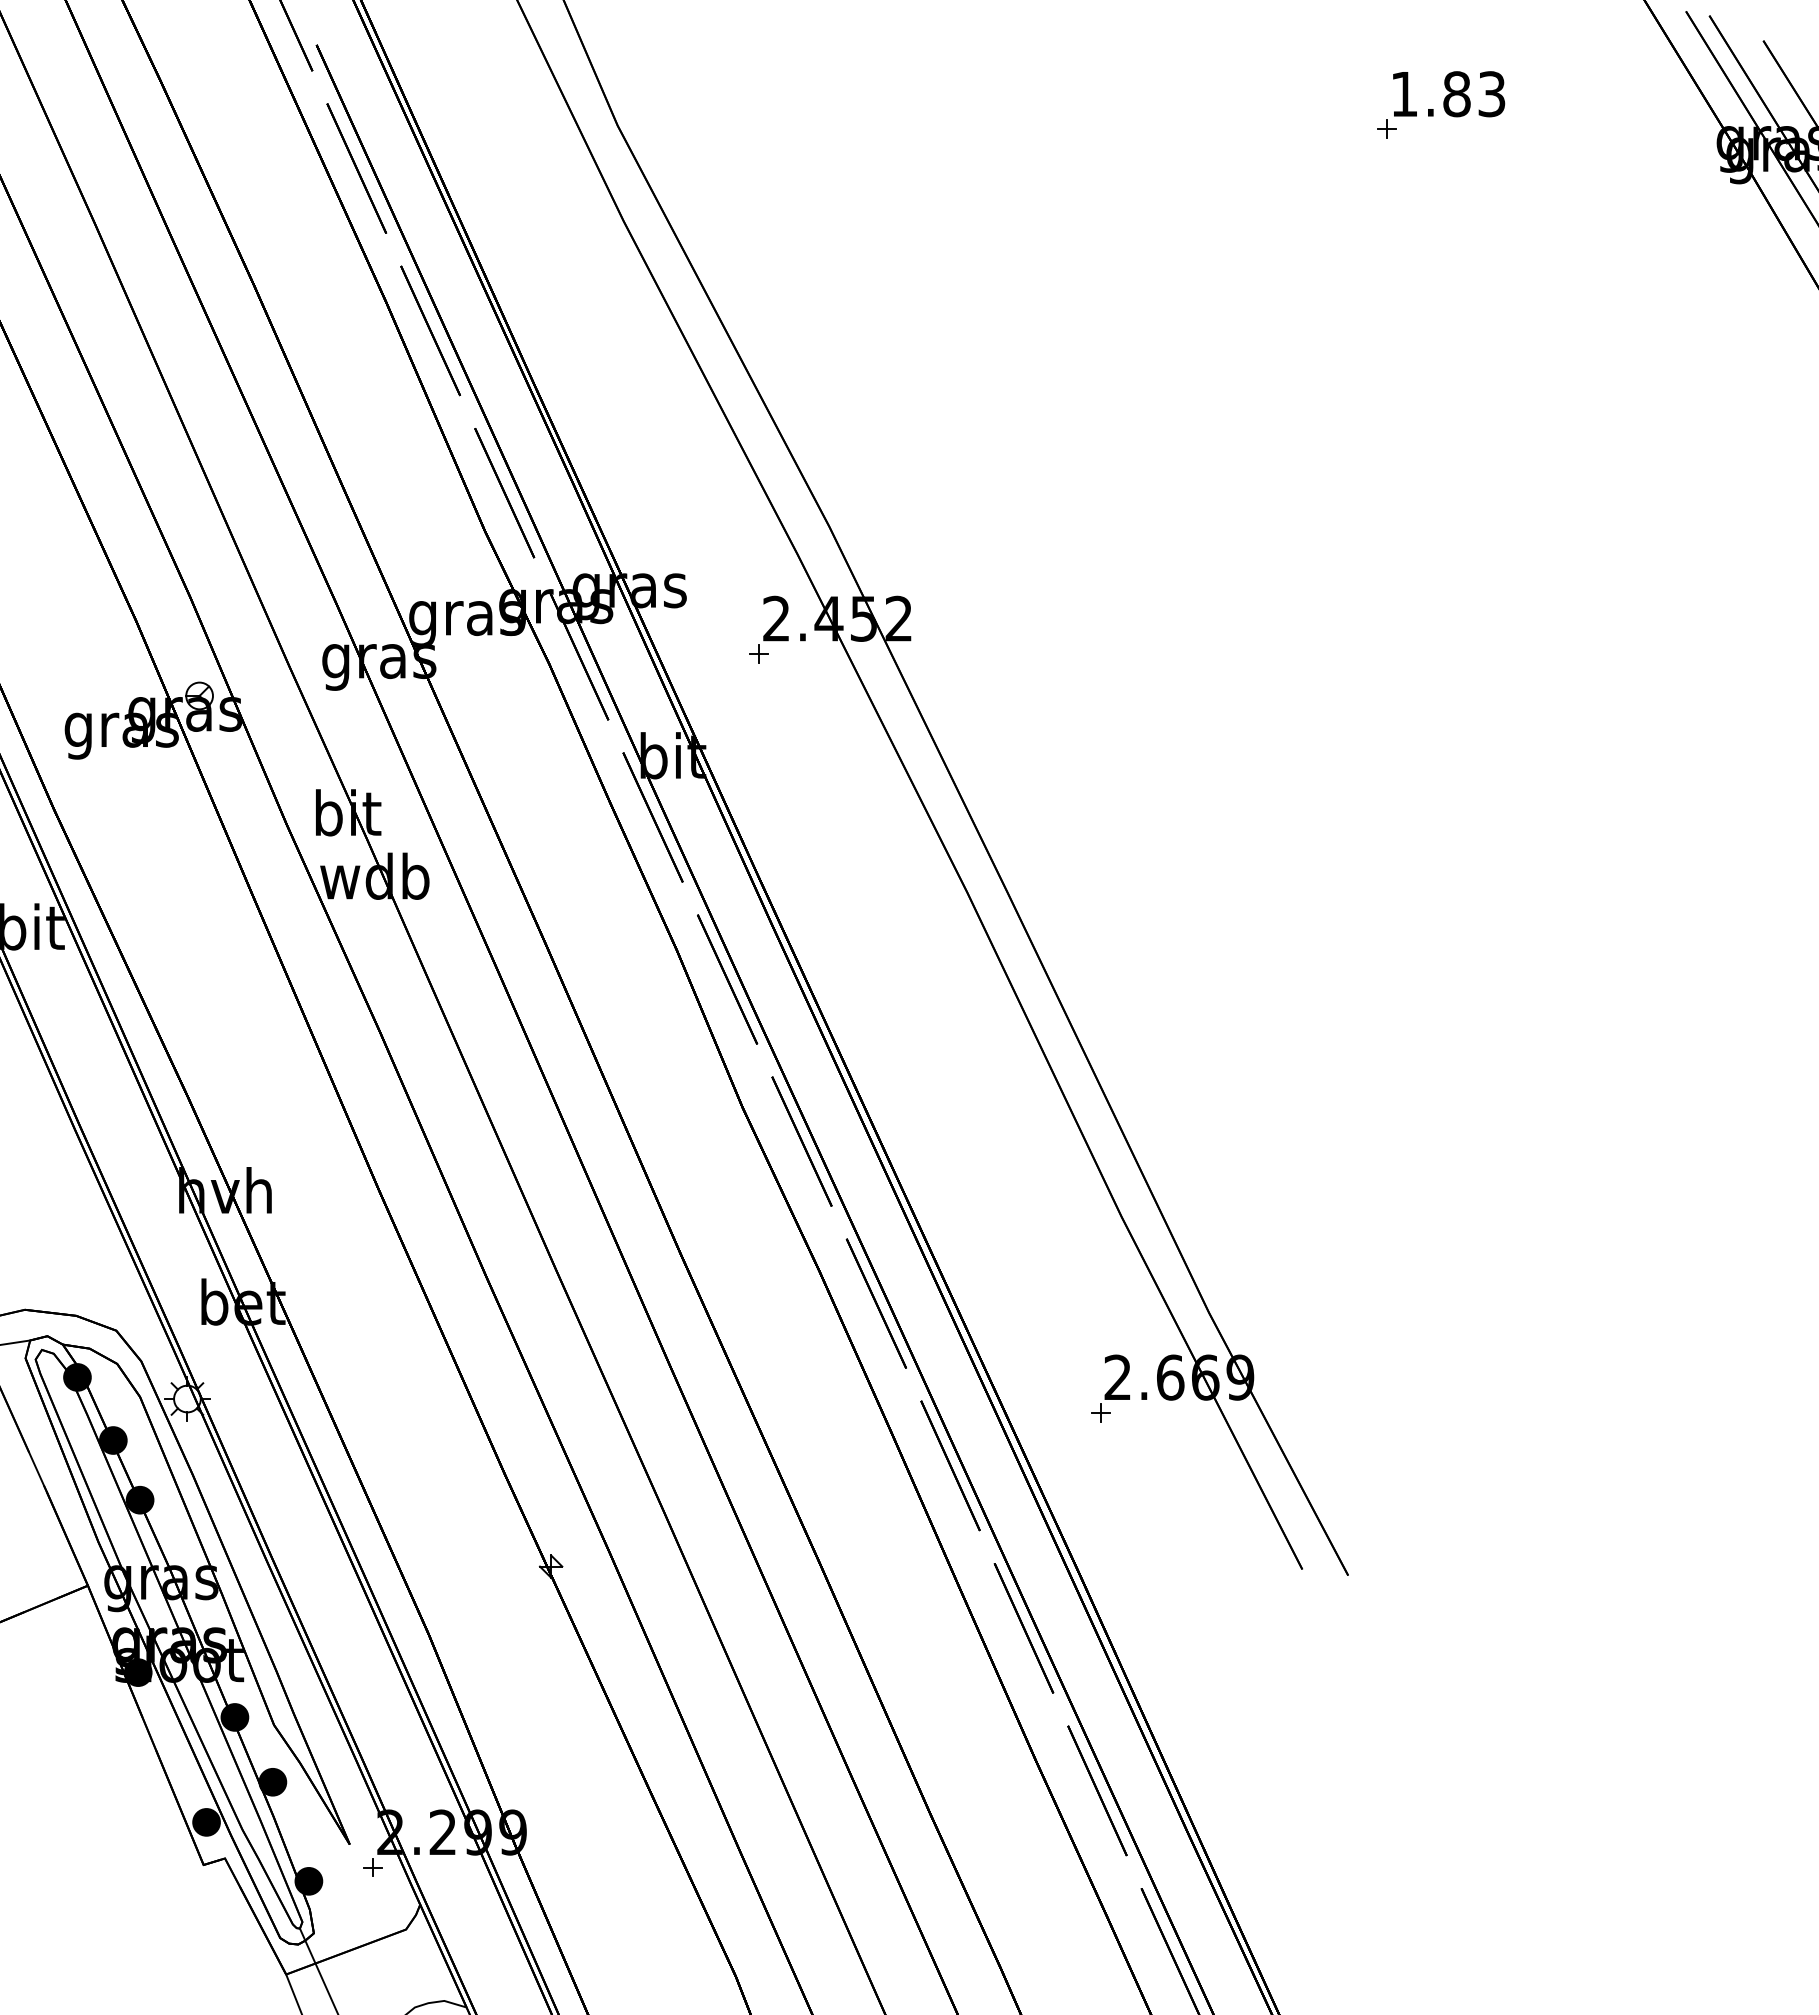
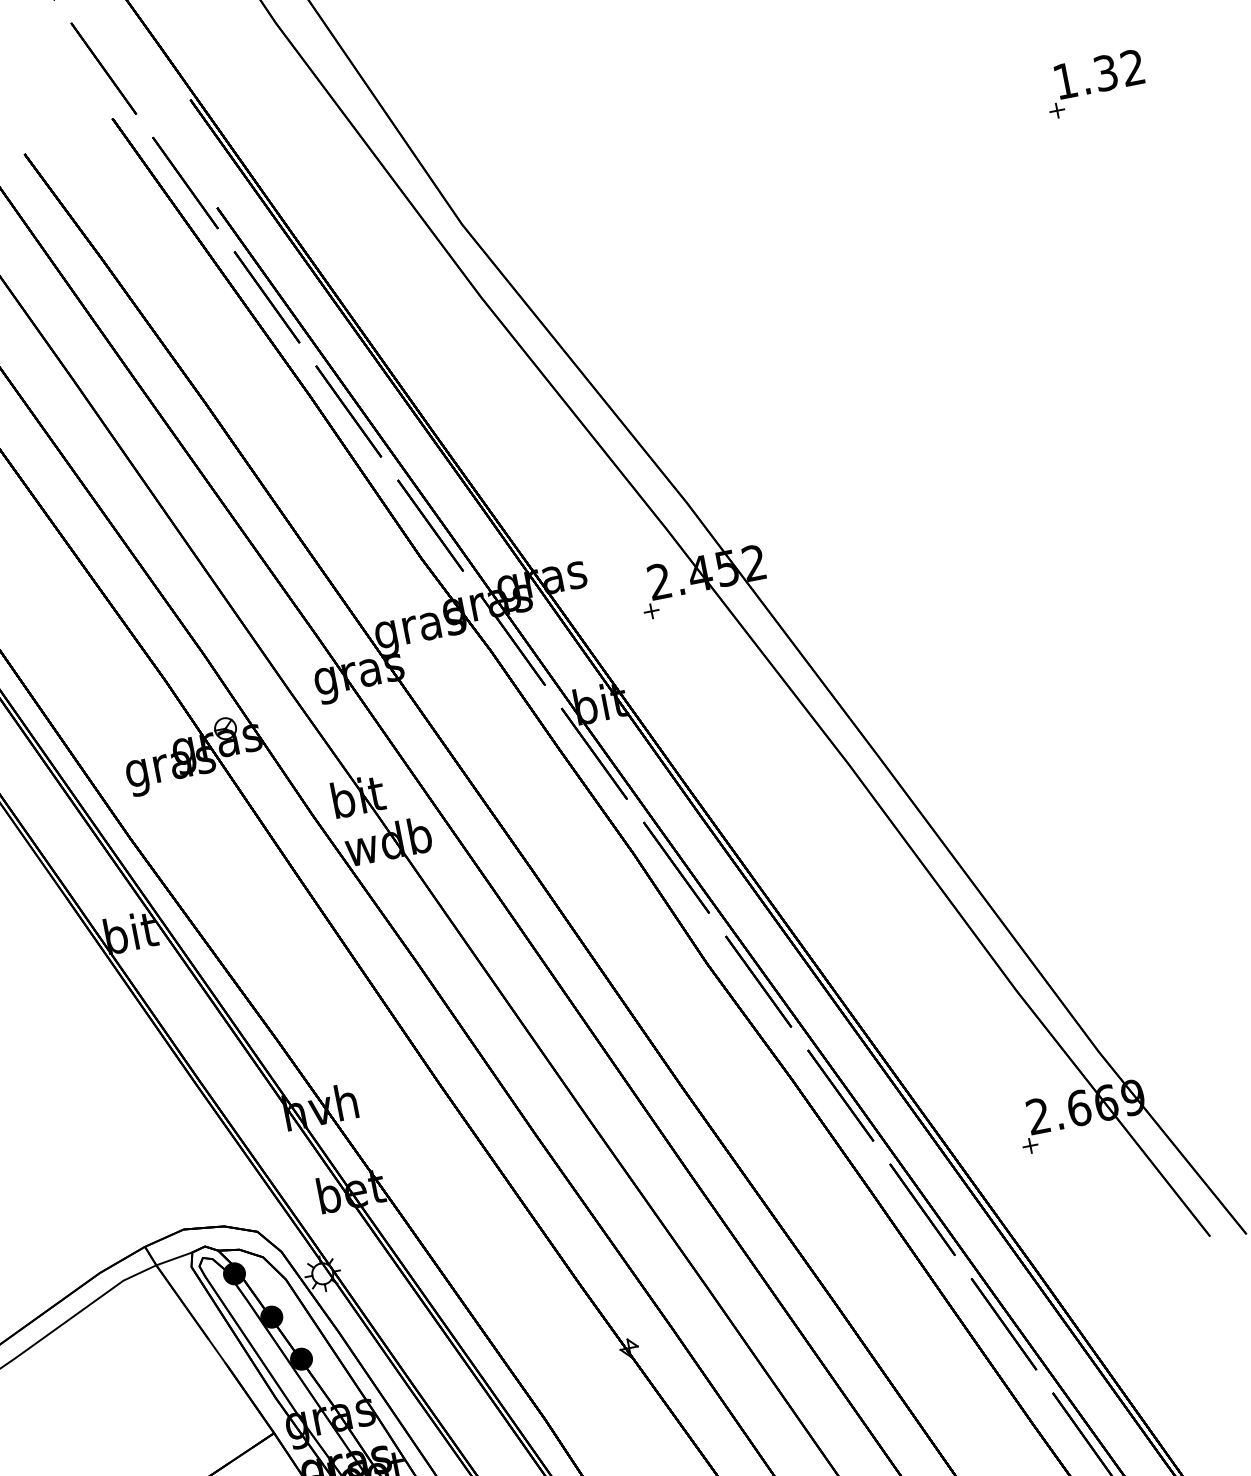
text: (1474, 94) -> (1119, 70), 1.83 -> 1.32

